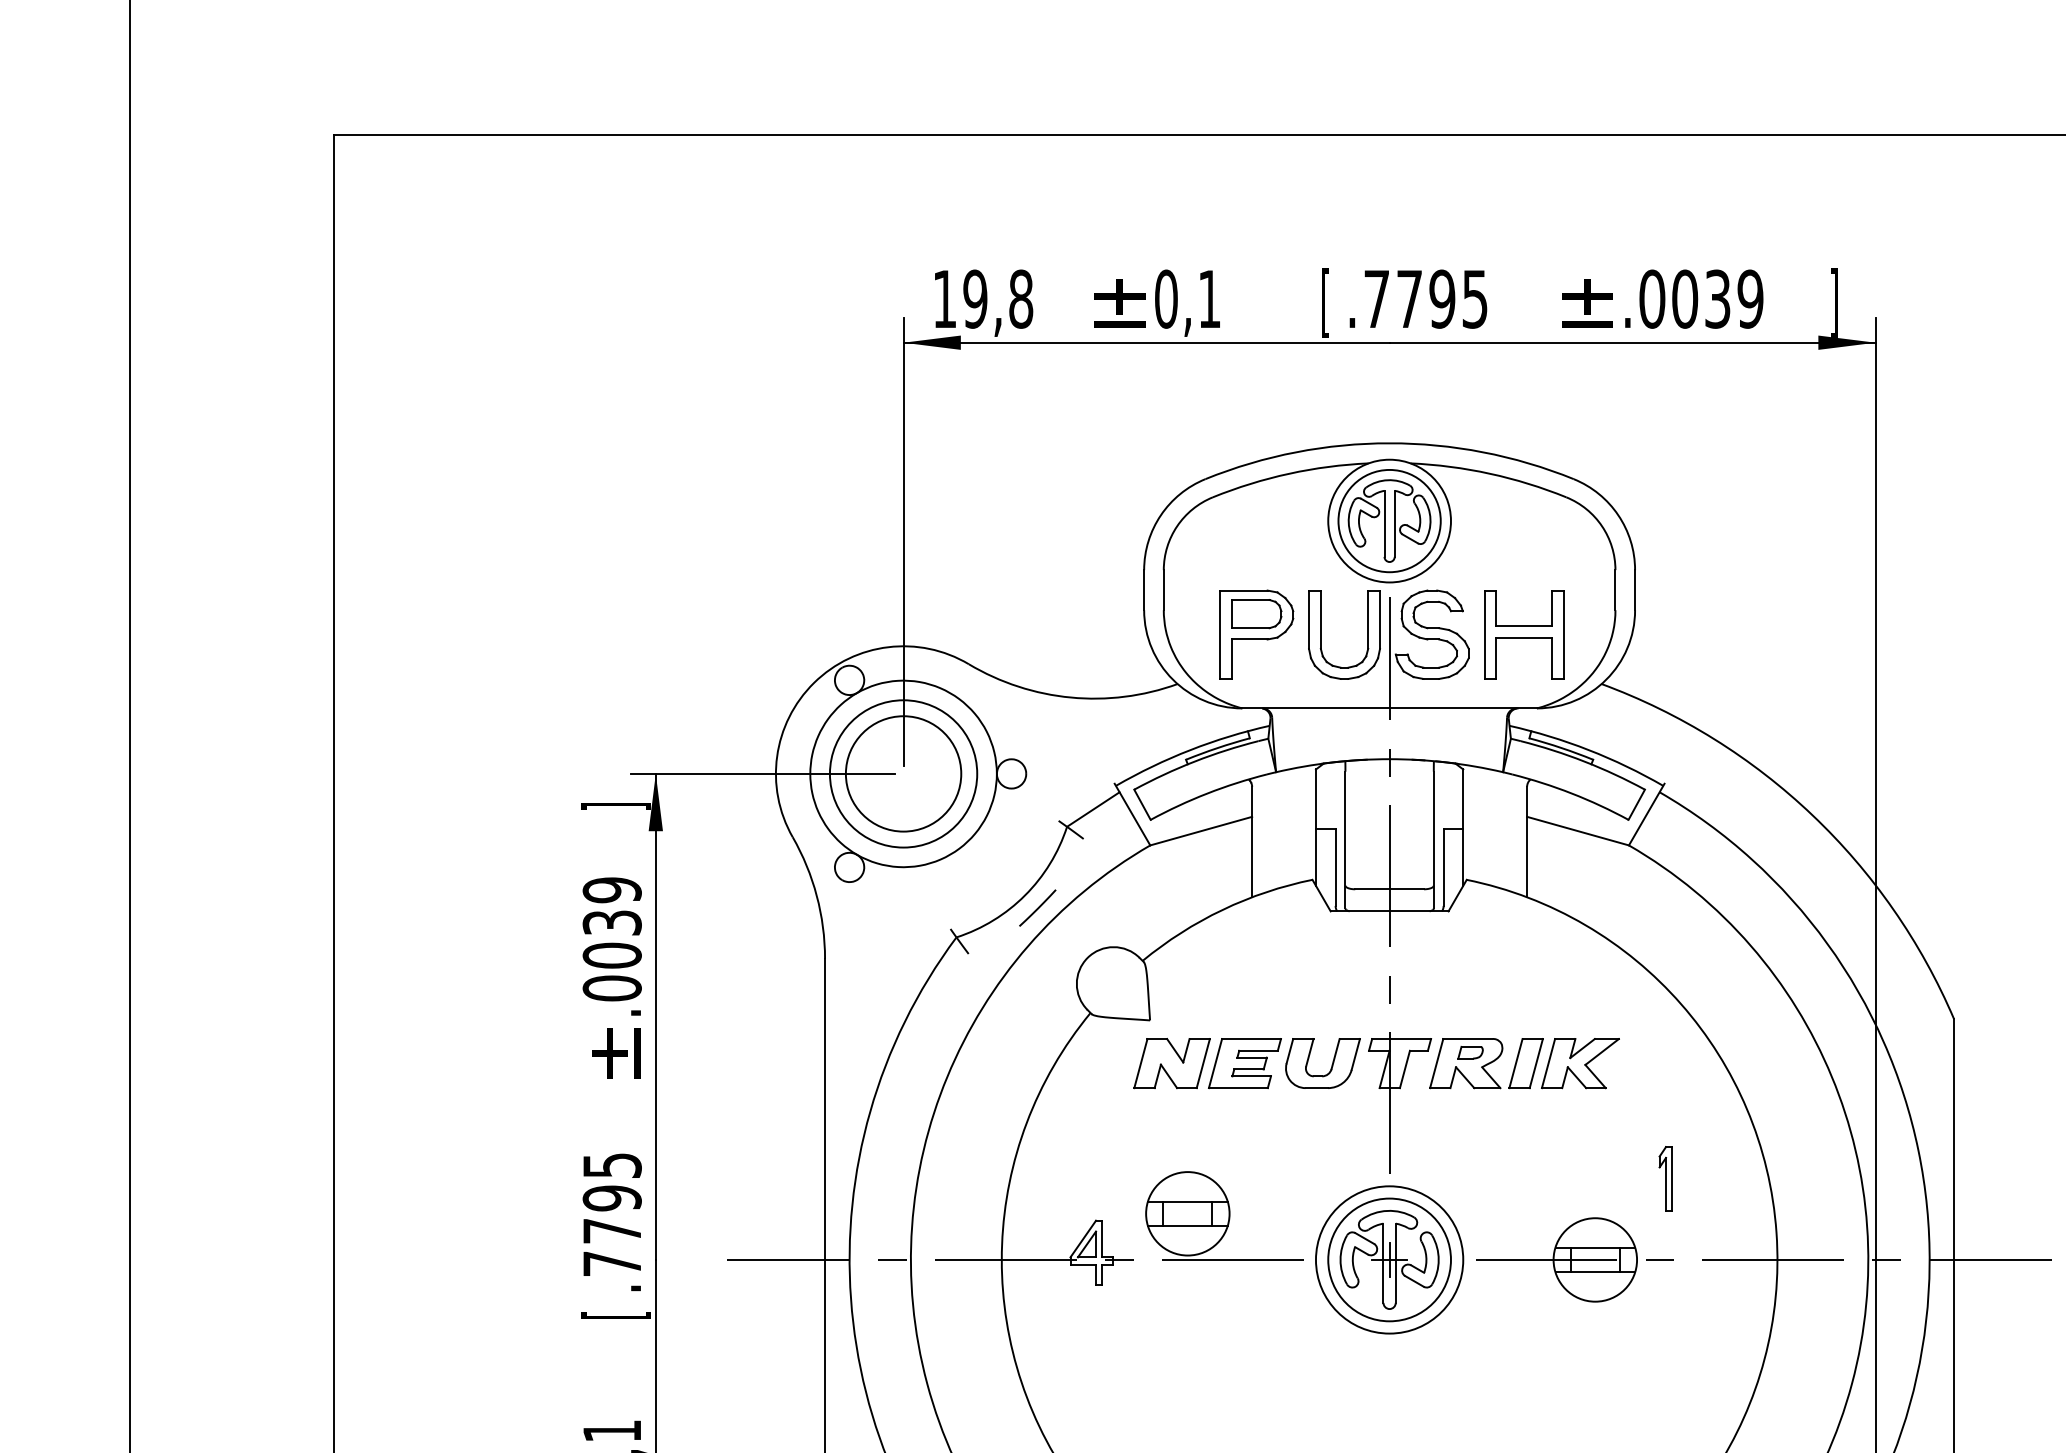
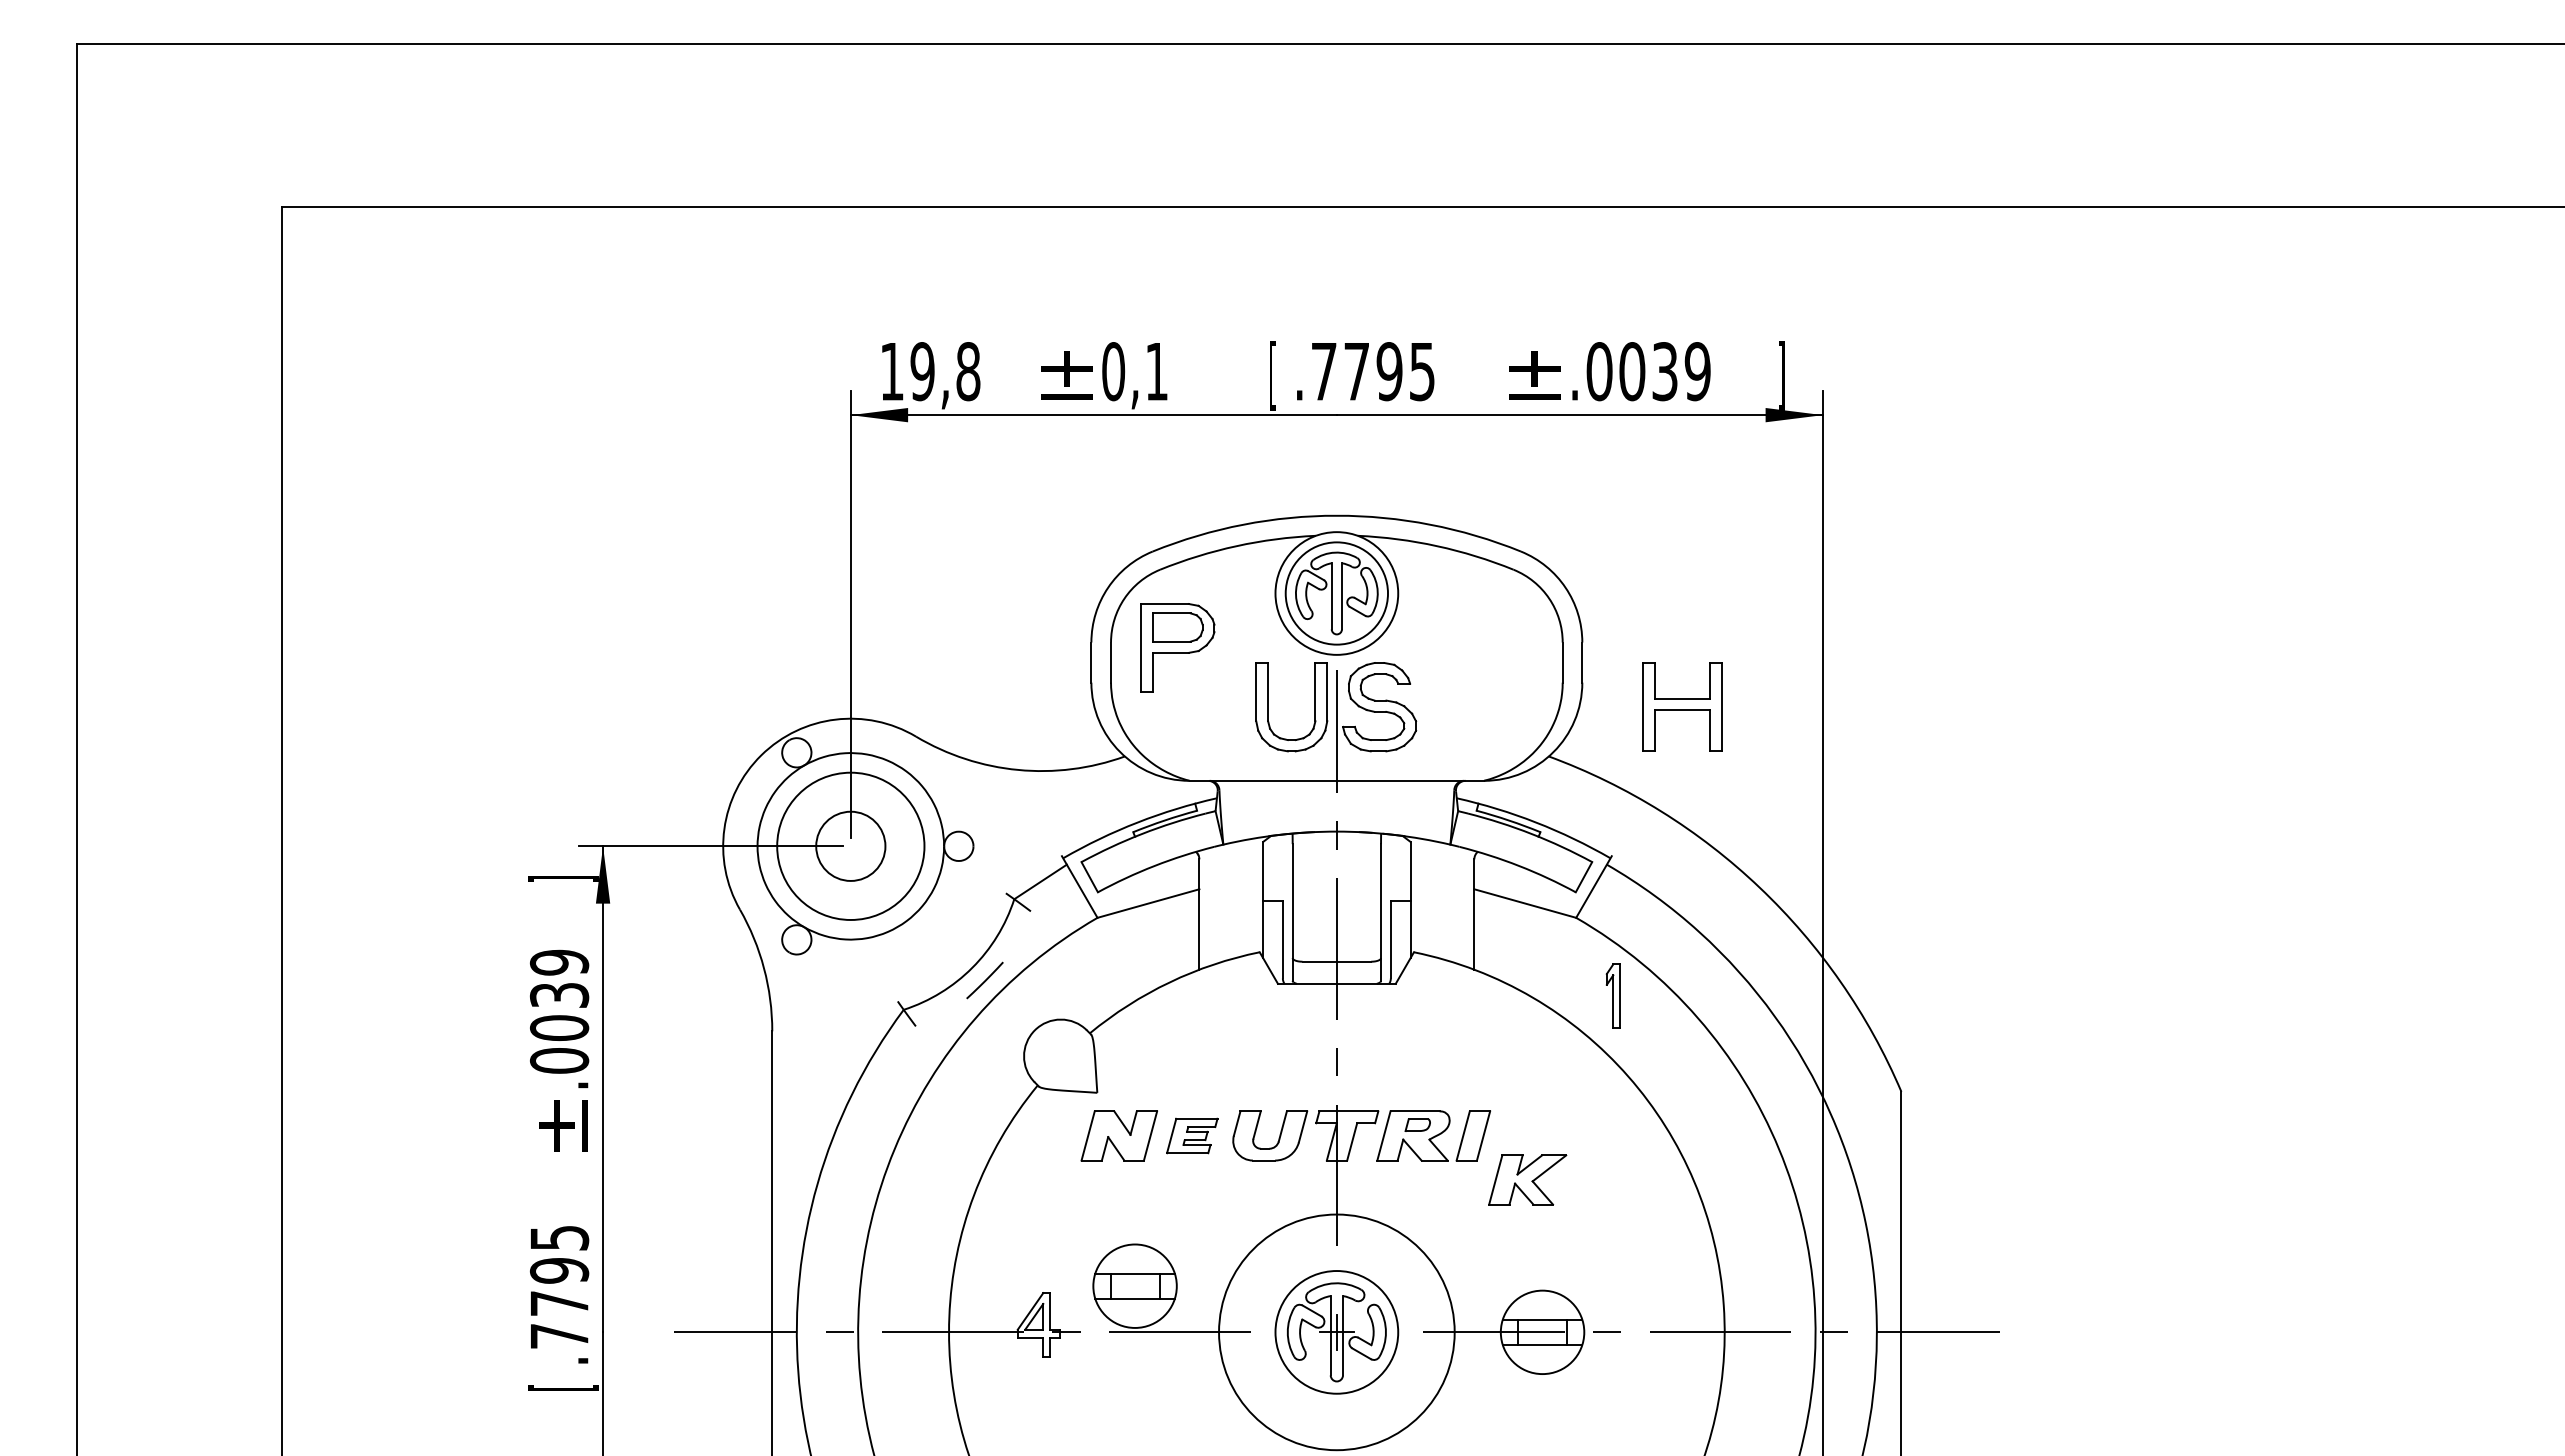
part: (1256, 634) -> (1177, 647), moved
part: (1524, 634) -> (1682, 706), moved
circle: (903, 774) -> (850, 846), size x0.6
part: (1245, 1063) -> (1192, 1135), size x0.7
part: (1580, 1063) -> (1527, 1179), moved
part: (1665, 1178) -> (1612, 995), moved
circle: (1389, 1260) -> (1336, 1332), size x1.6

